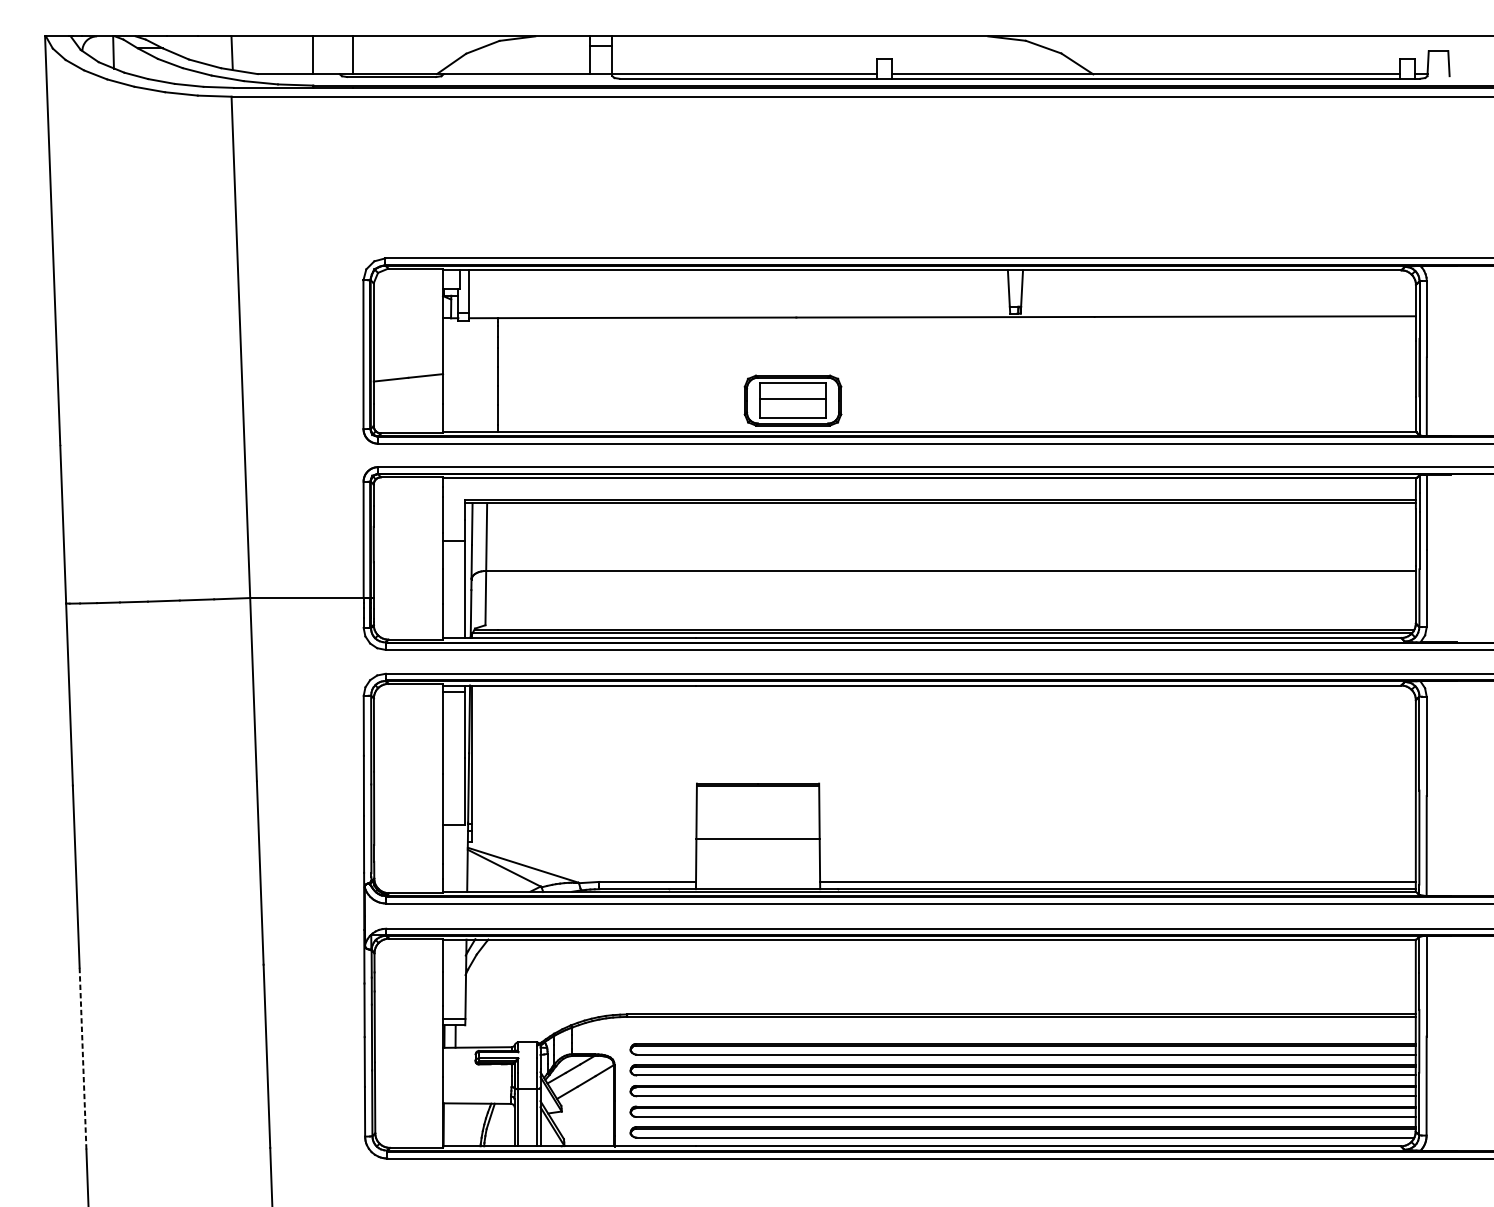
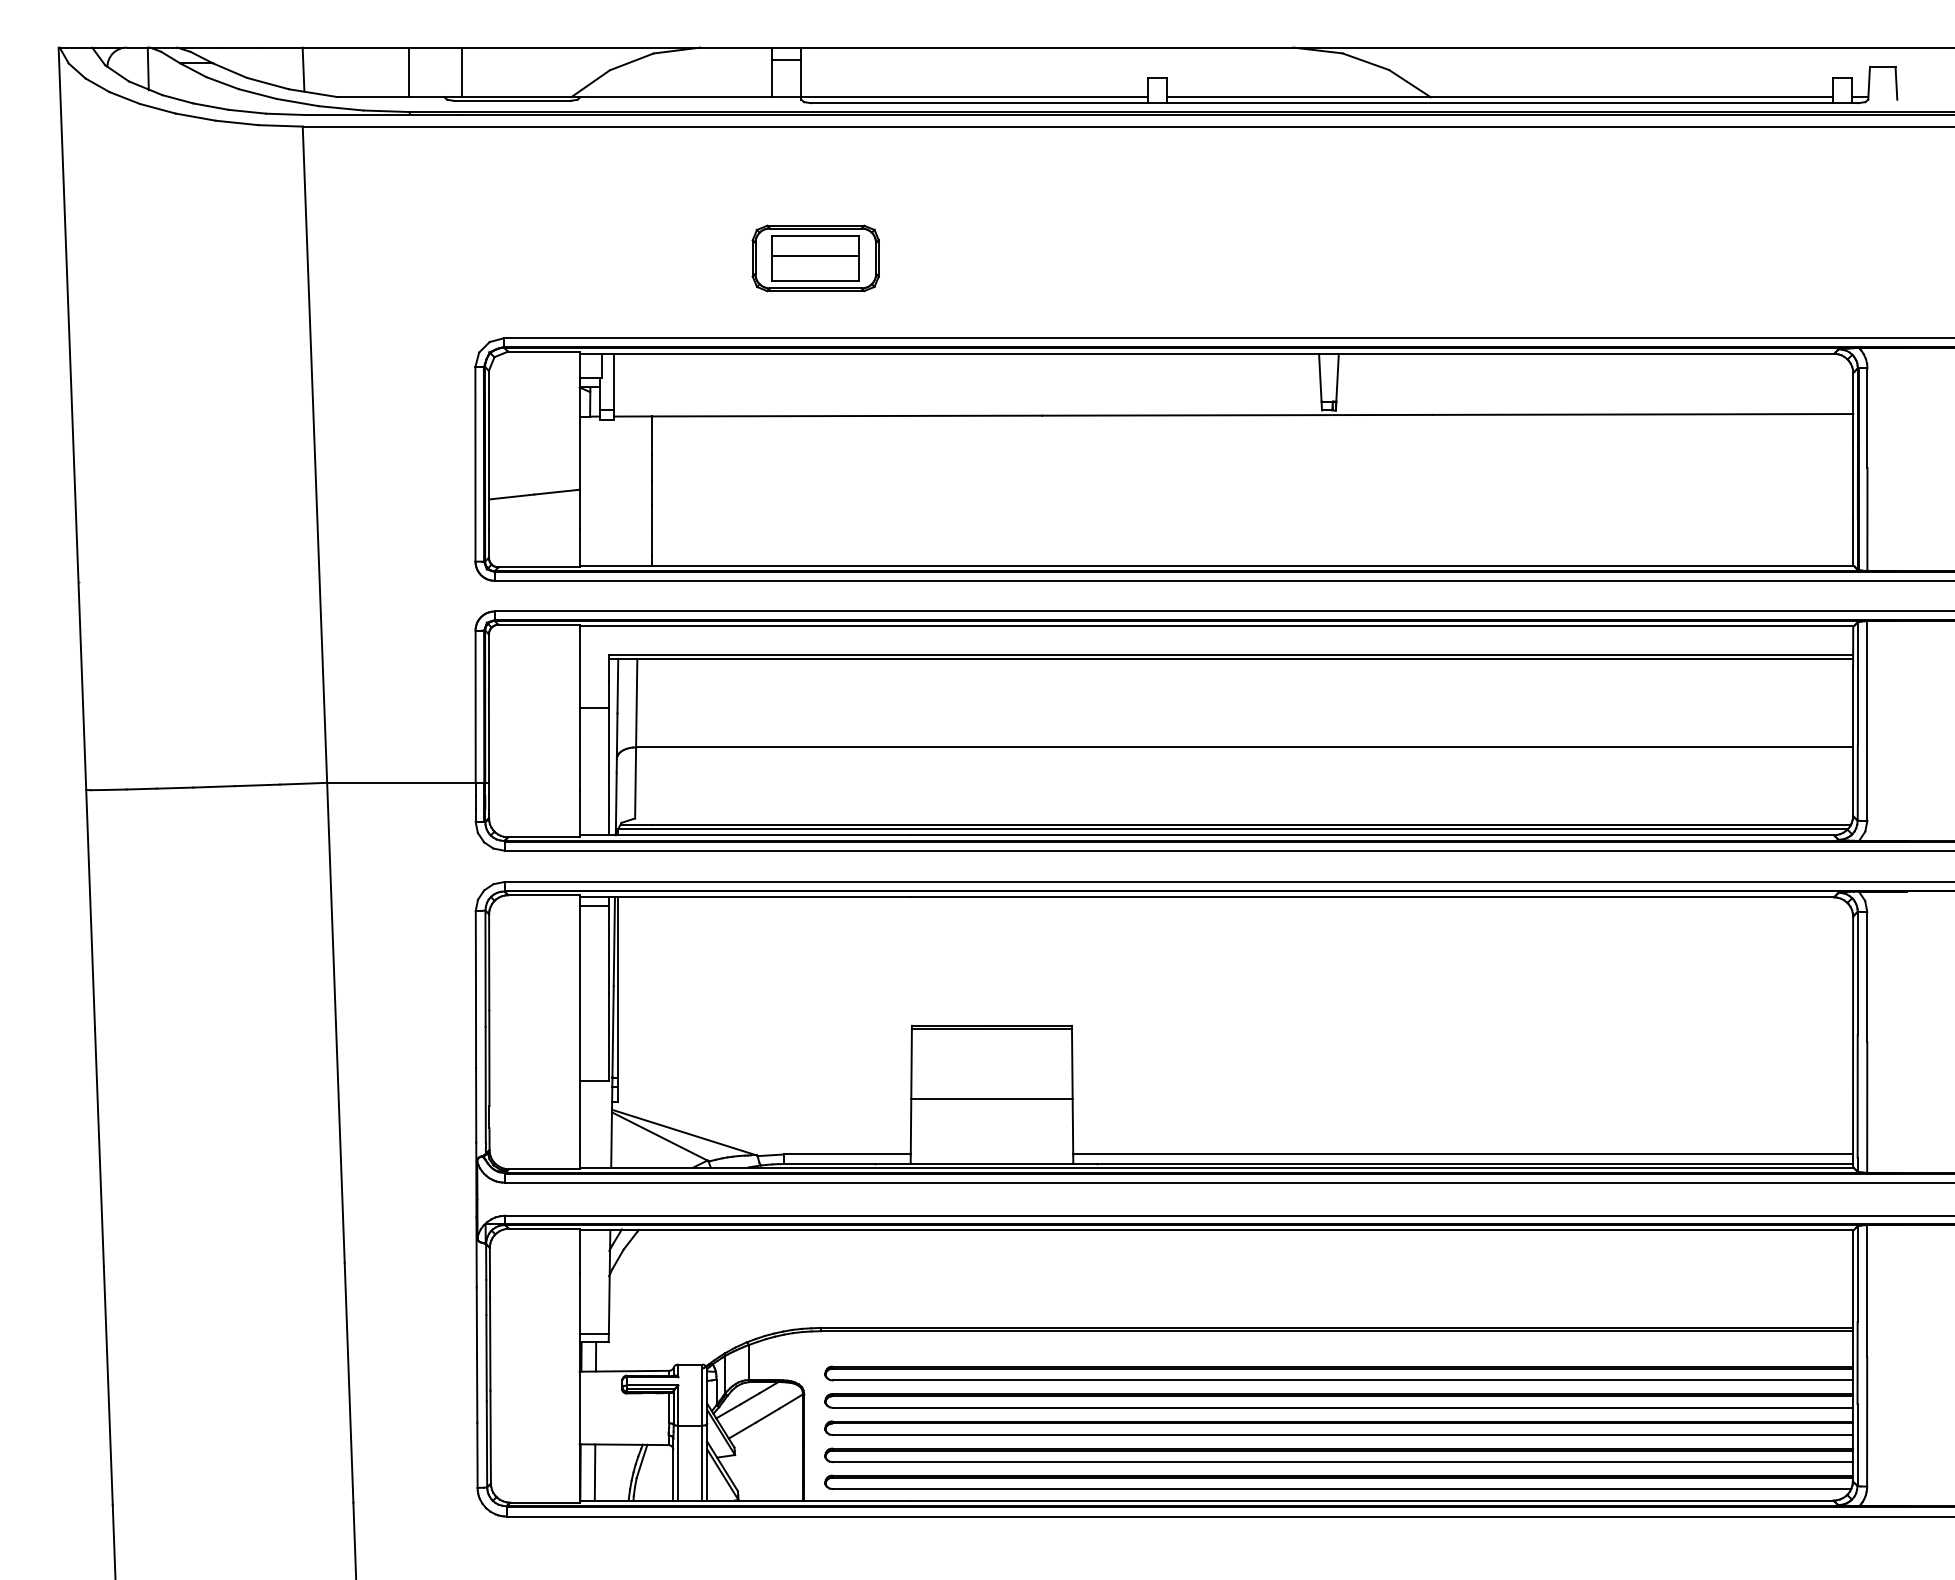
part: (792, 400) -> (815, 258), moved
line: (83, 1058) -> (108, 1385), dashed -> solid
line: (454, 1124) -> (594, 1472), added

